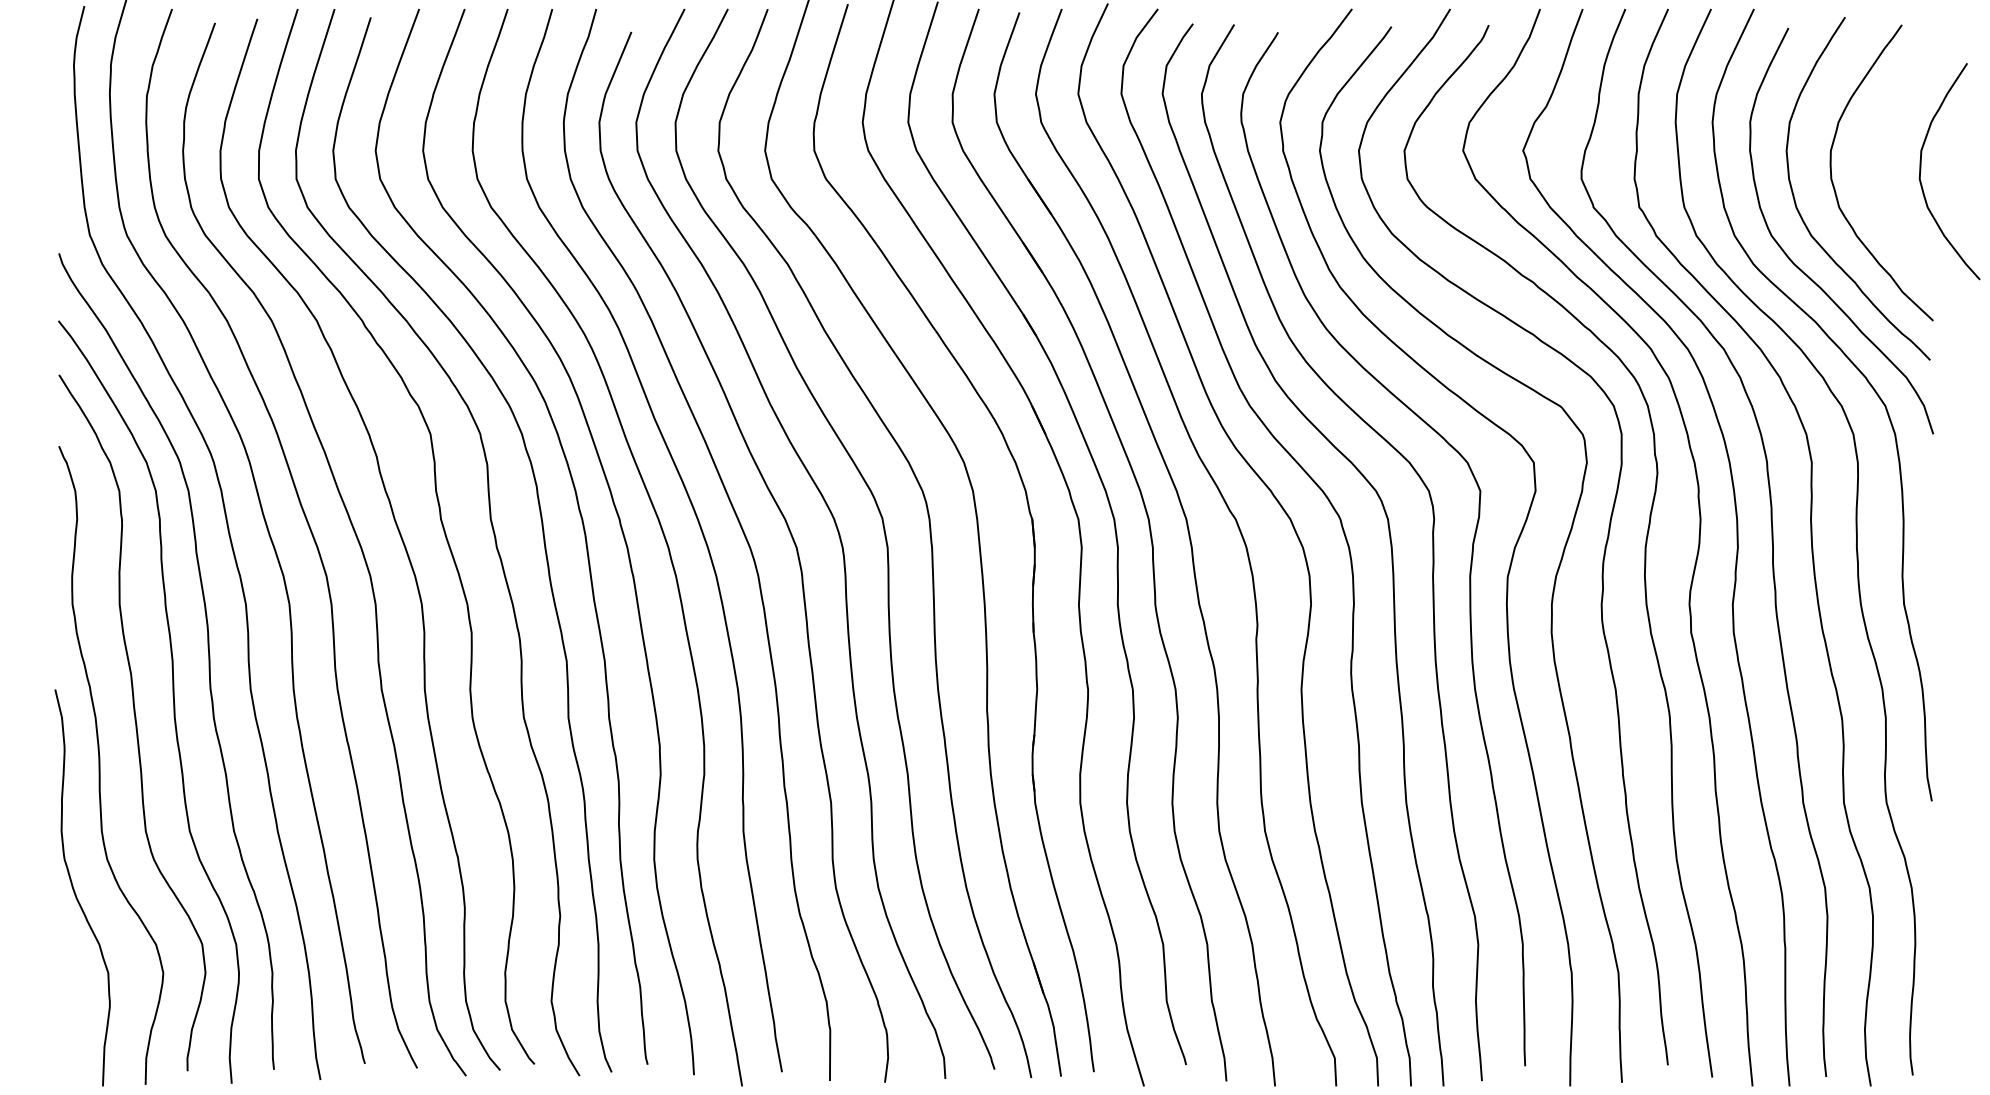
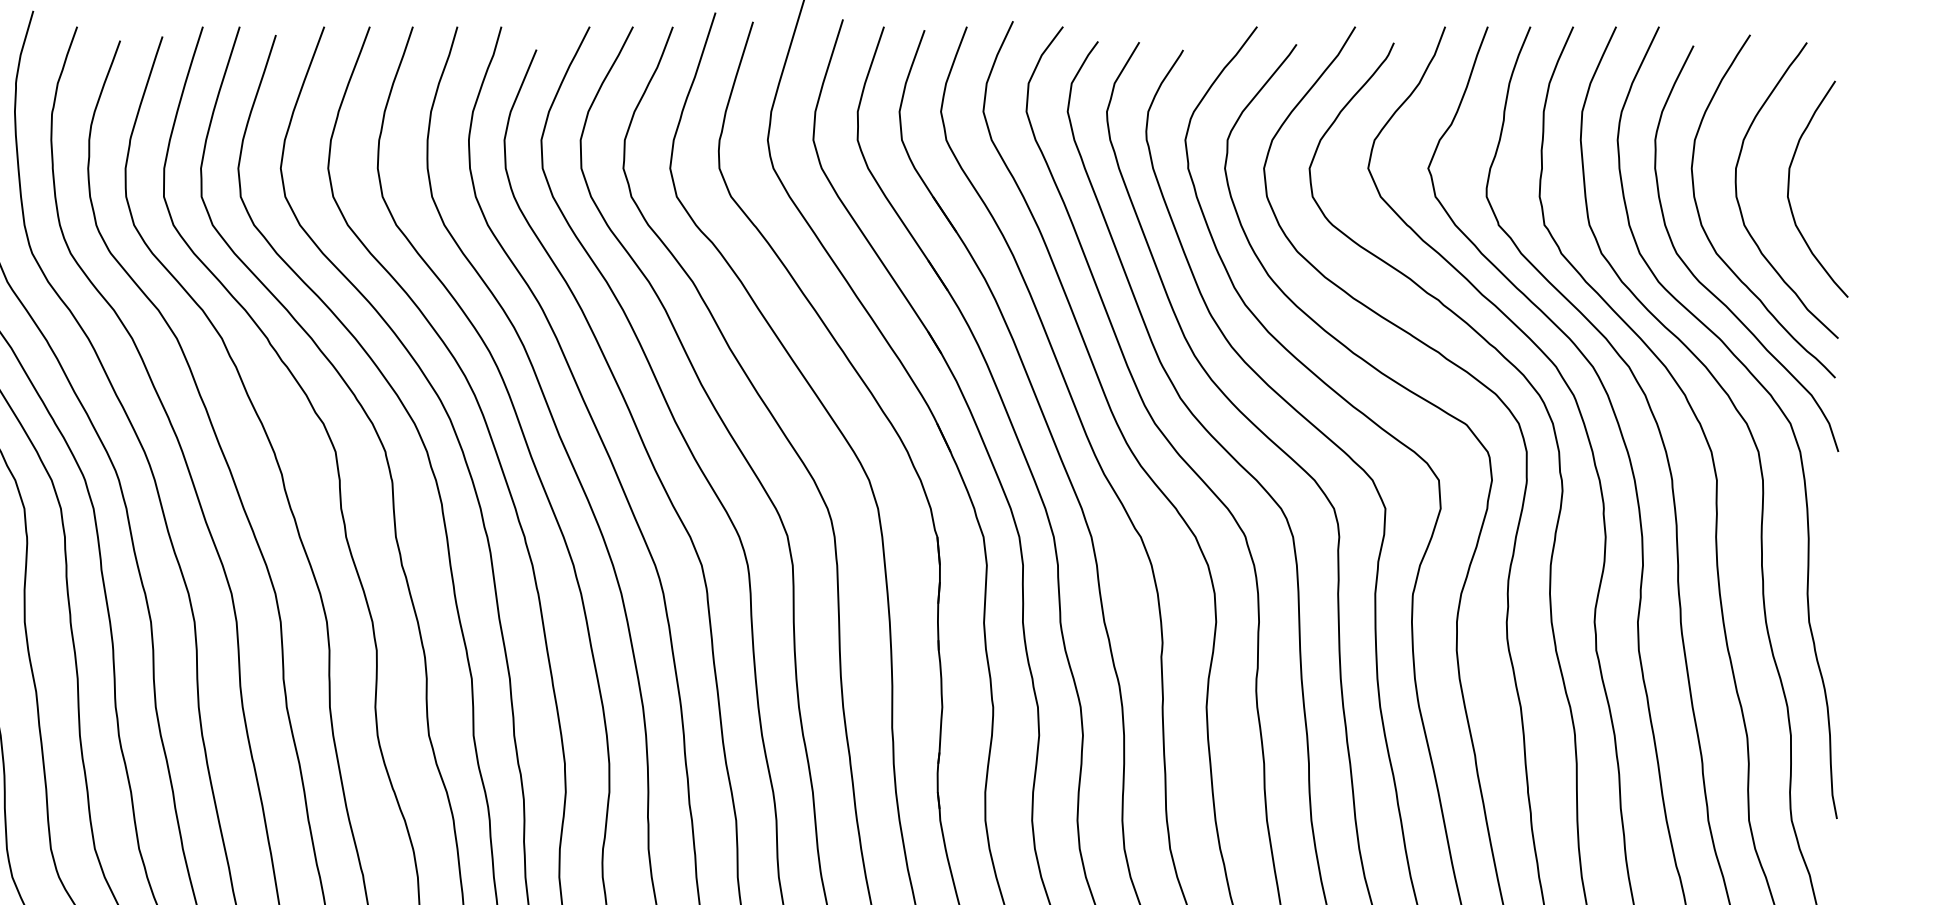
curve: (1921, 171) -> (1789, 189), moved

